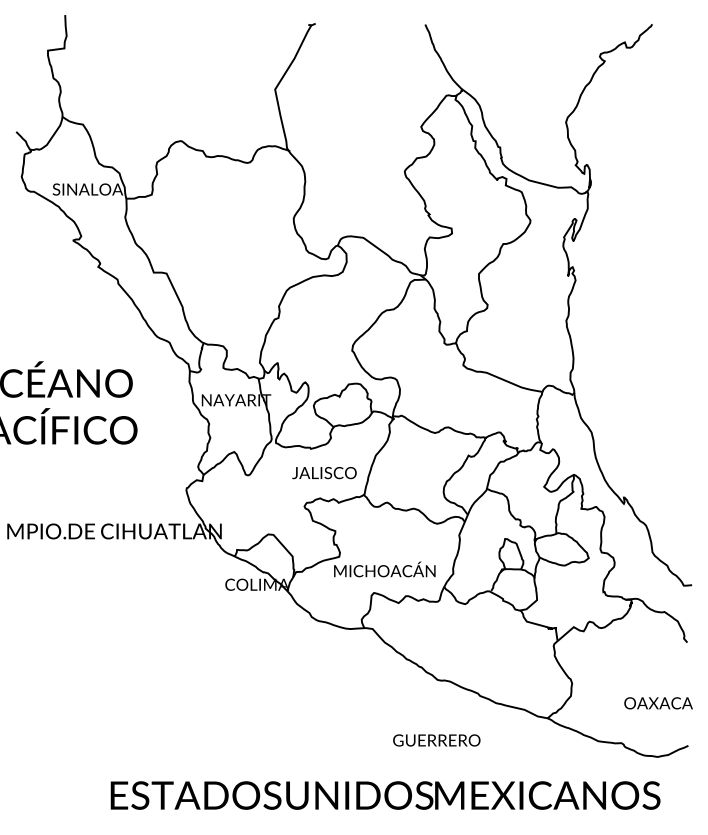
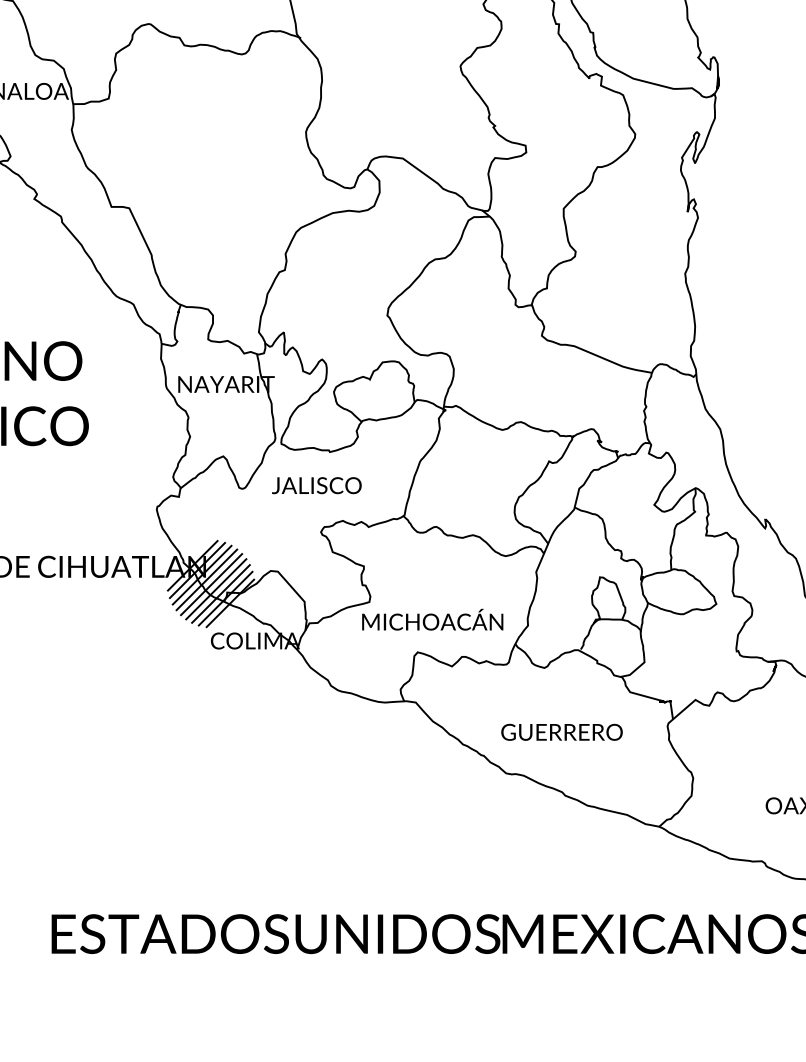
text: (324, 473) -> (316, 486), moved
hatch: (224, 543) -> (209, 583), added
text: (436, 740) -> (561, 732), moved

